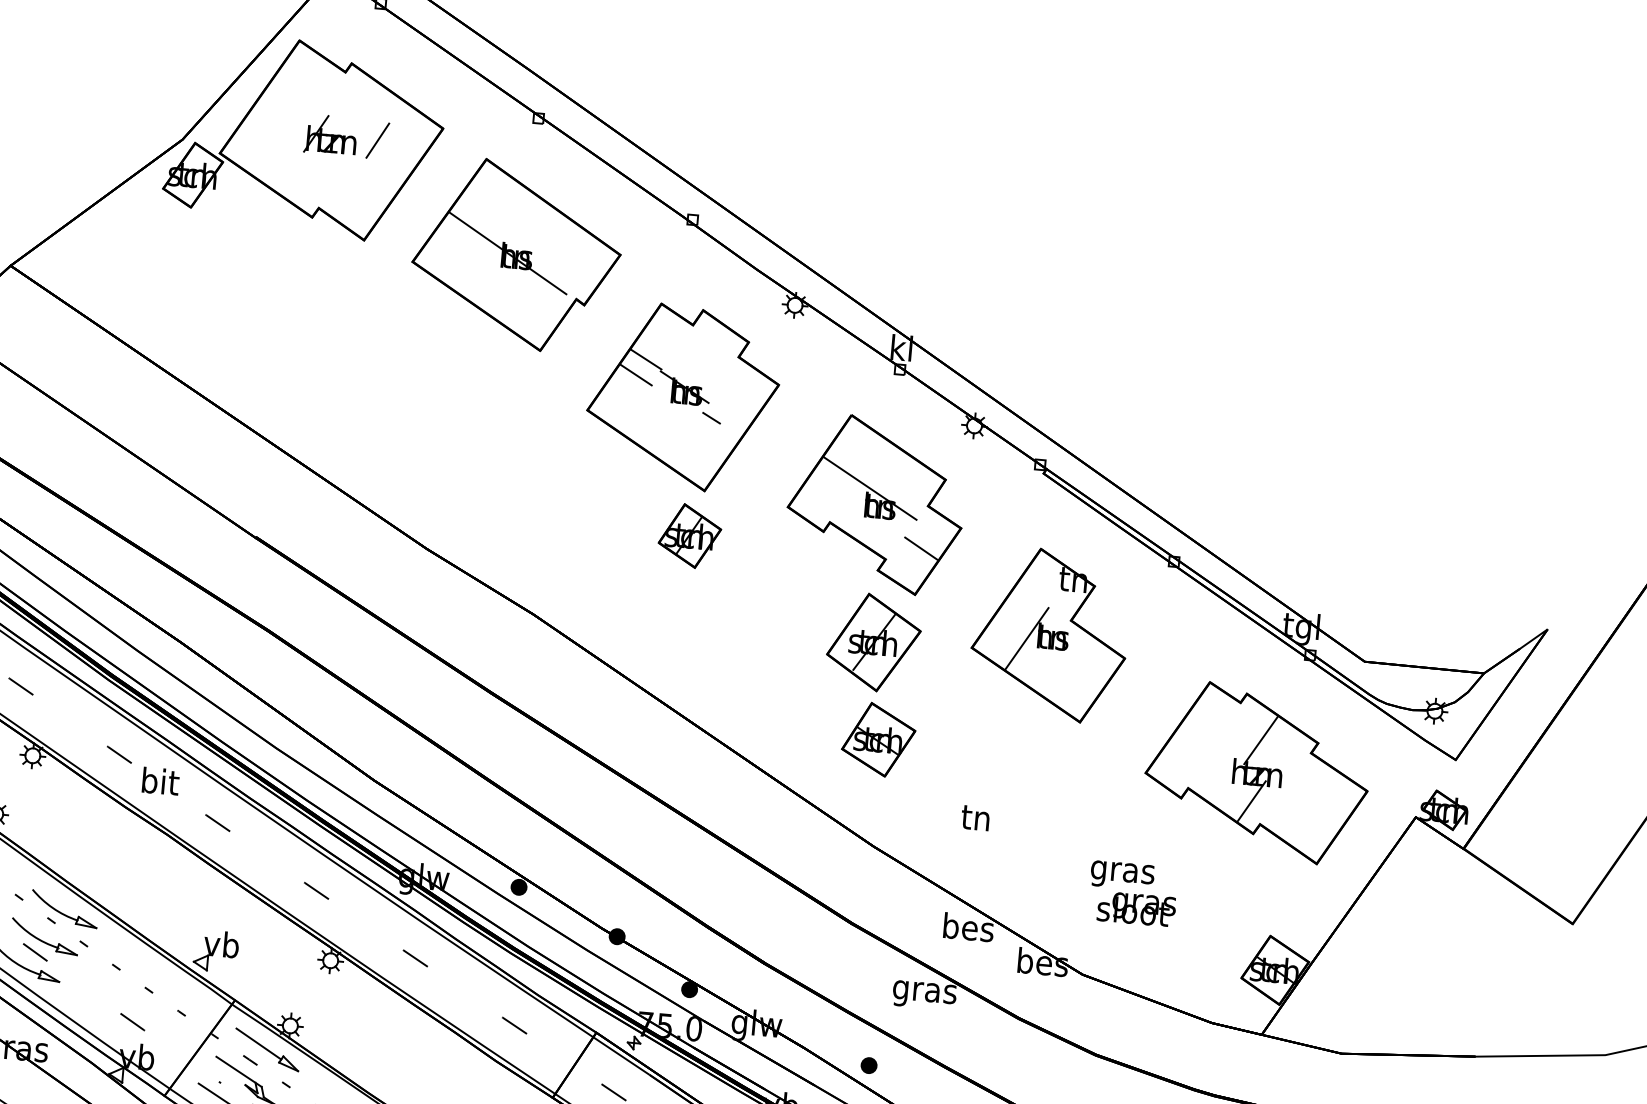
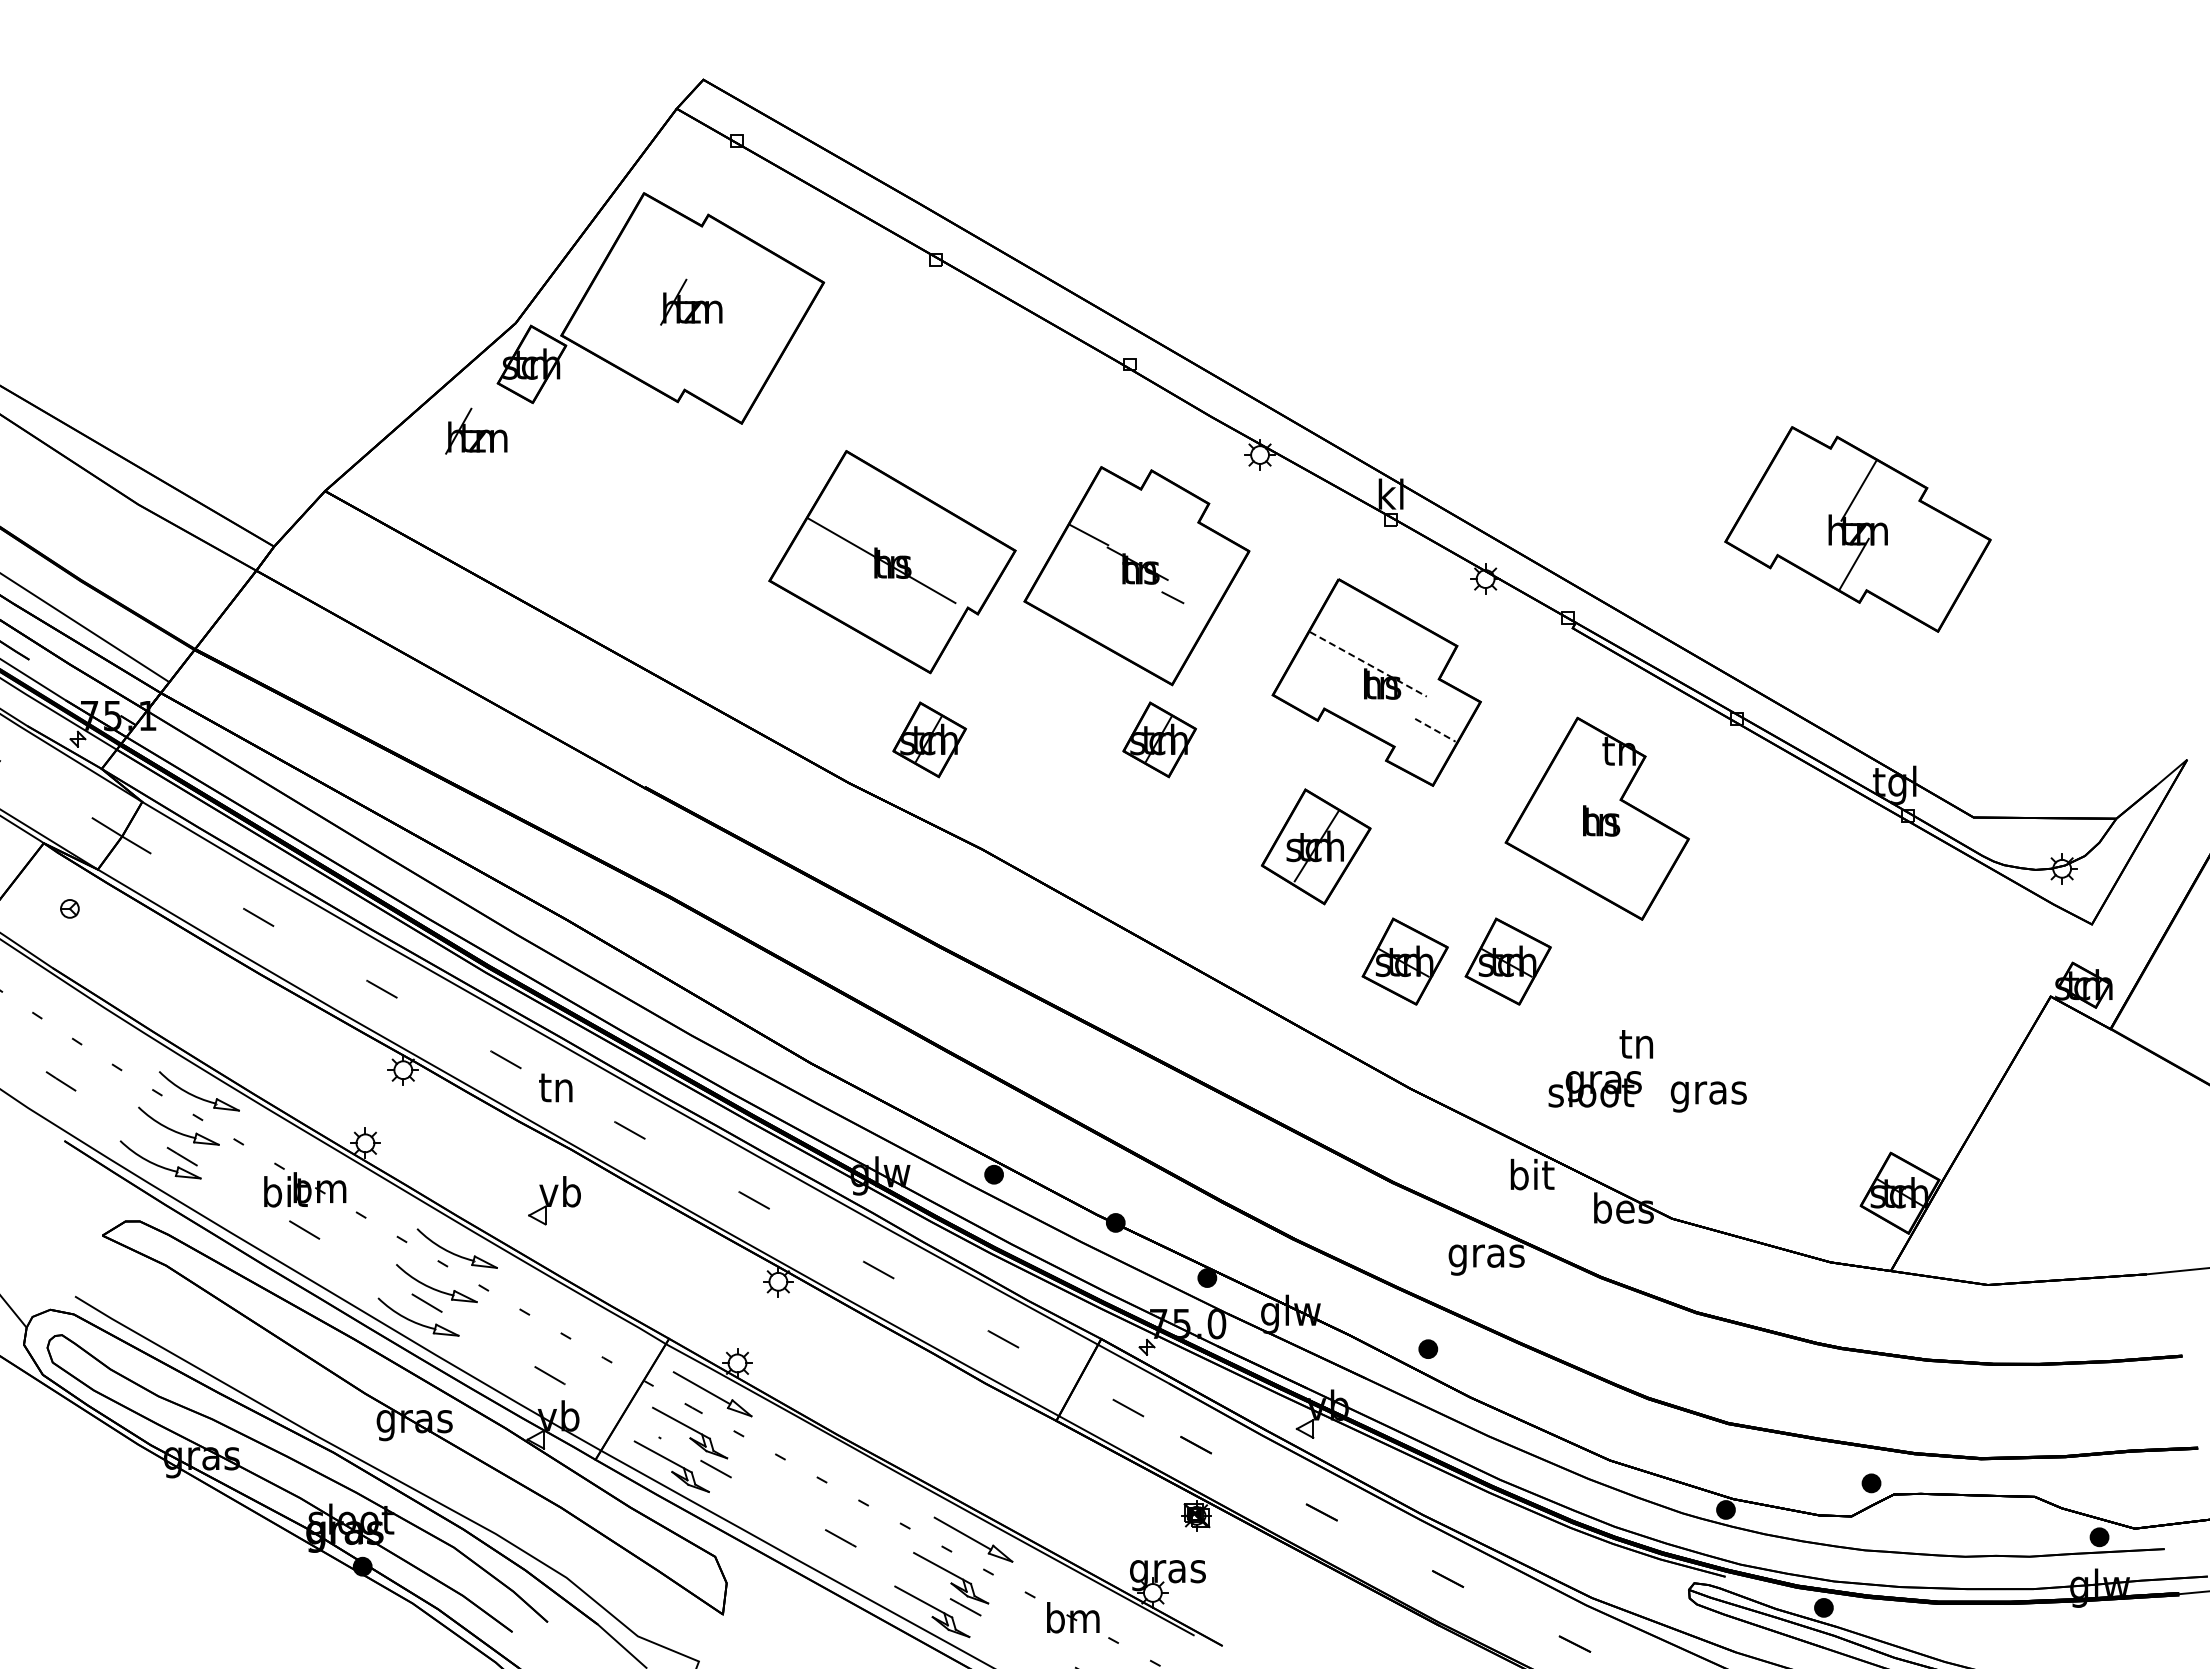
line: (377, 140) -> (747, 303), removed
part: (141, 226) -> (476, 430), added
part: (516, 255) -> (892, 562), moved
line: (635, 375) -> (1078, 554), removed
line: (870, 488) -> (1368, 664), solid -> dashed
part: (497, 518) -> (929, 739), added
line: (921, 548) -> (1435, 730), solid -> dashed
line: (1027, 638) -> (1570, 825), removed
part: (874, 642) -> (1316, 846), moved
part: (964, 747) -> (1507, 961), added
part: (1256, 772) -> (1857, 529), moved
text: (160, 780) -> (557, 1086), bit -> tn
text: (974, 818) -> (1635, 1044), moved
text: (1136, 909) -> (1594, 1089), moved
text: (969, 927) -> (1532, 1174), bes -> bit
part: (216, 951) -> (554, 1200), moved

